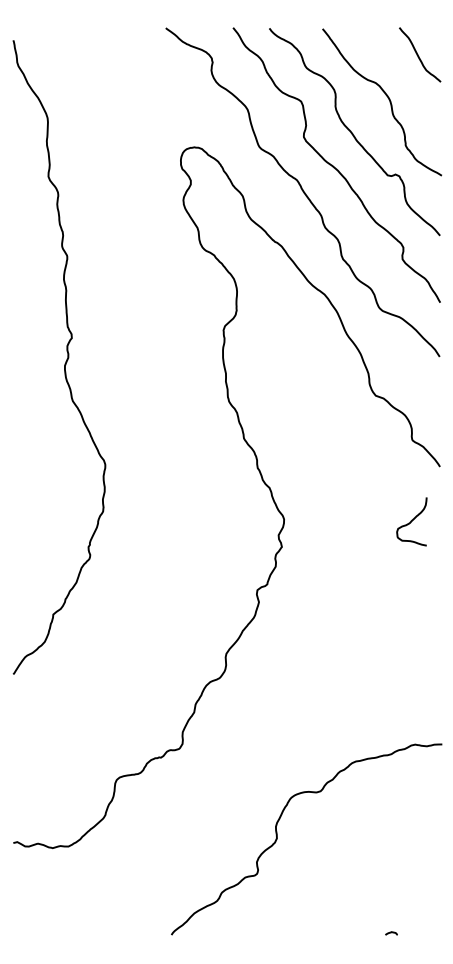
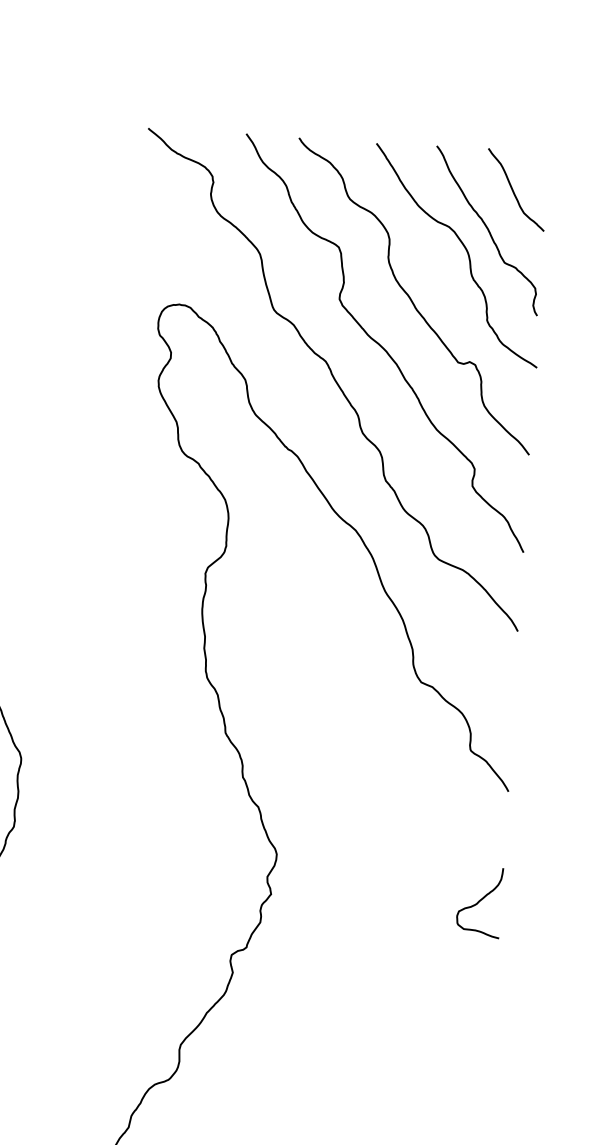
curve: (401, 83) -> (486, 229), added
curve: (411, 521) -> (479, 901), moved

